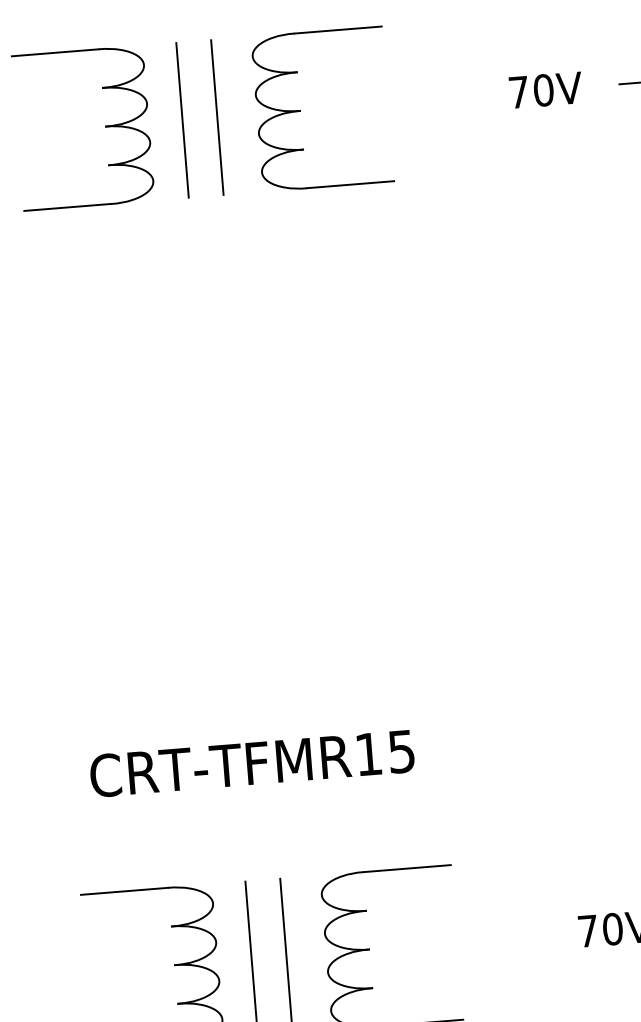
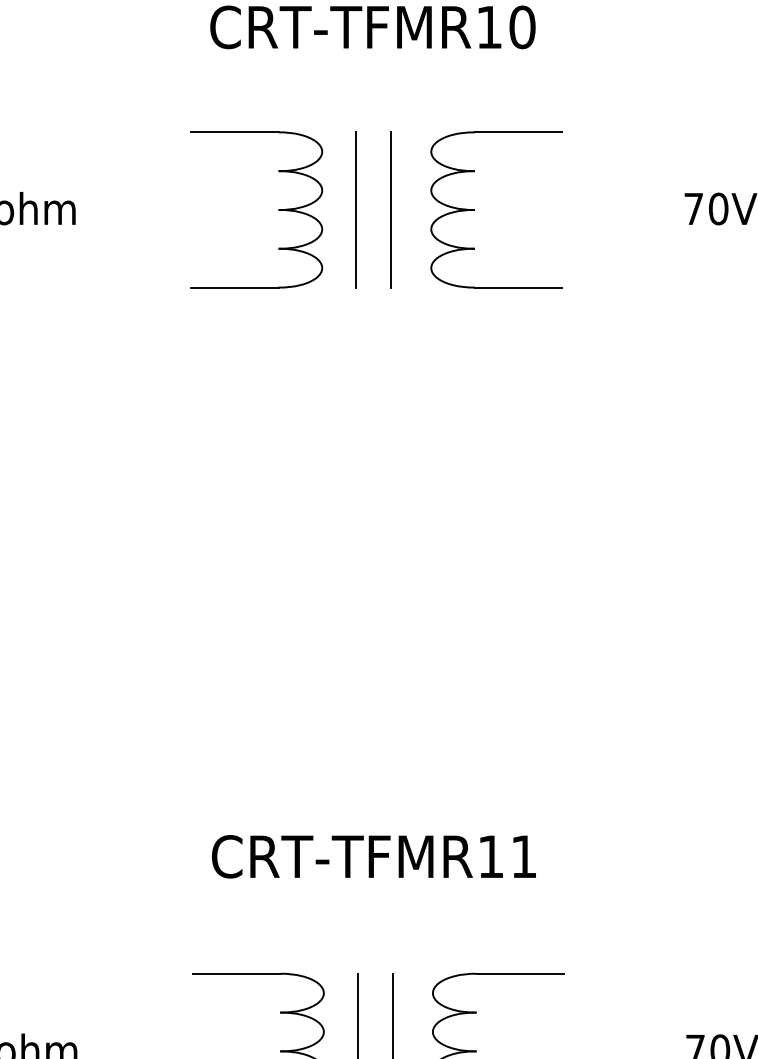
text: (401, 751) -> (523, 856), CRT-TFMR15 -> CRT-TFMR11

